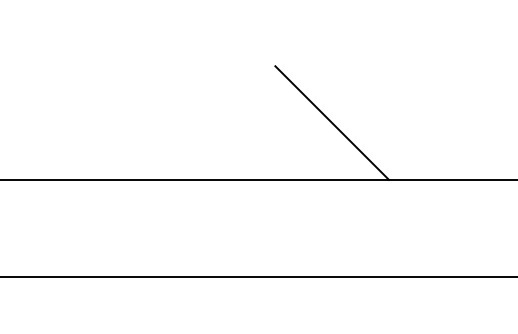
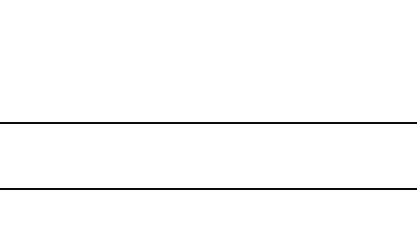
line: (330, 122) -> (236, 84), removed

